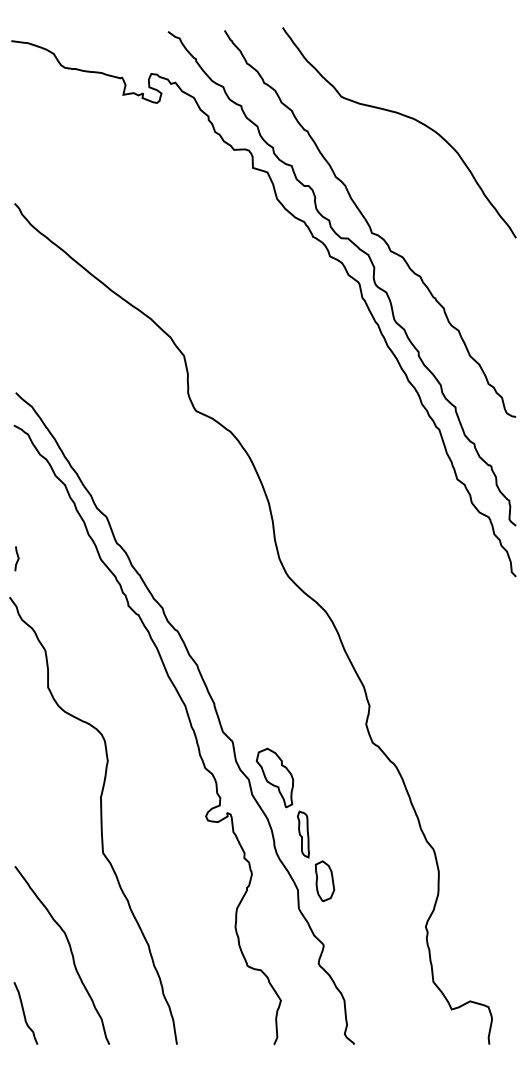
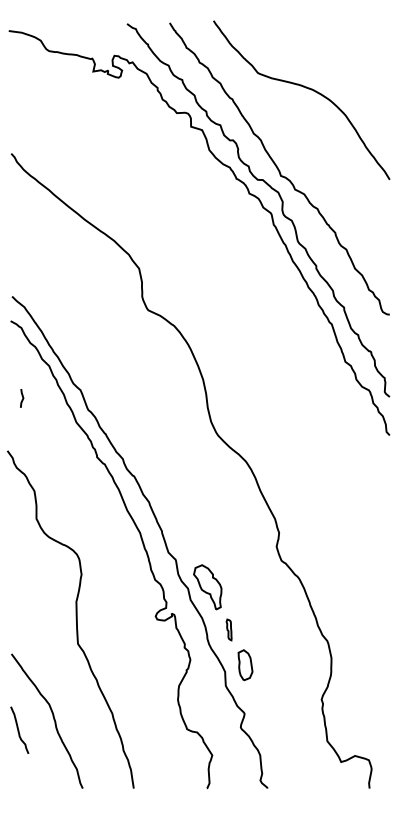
line: (17, 558) -> (22, 398), moved
part: (302, 834) -> (228, 629), size x0.6
curve: (24, 1013) -> (18, 730), moved

